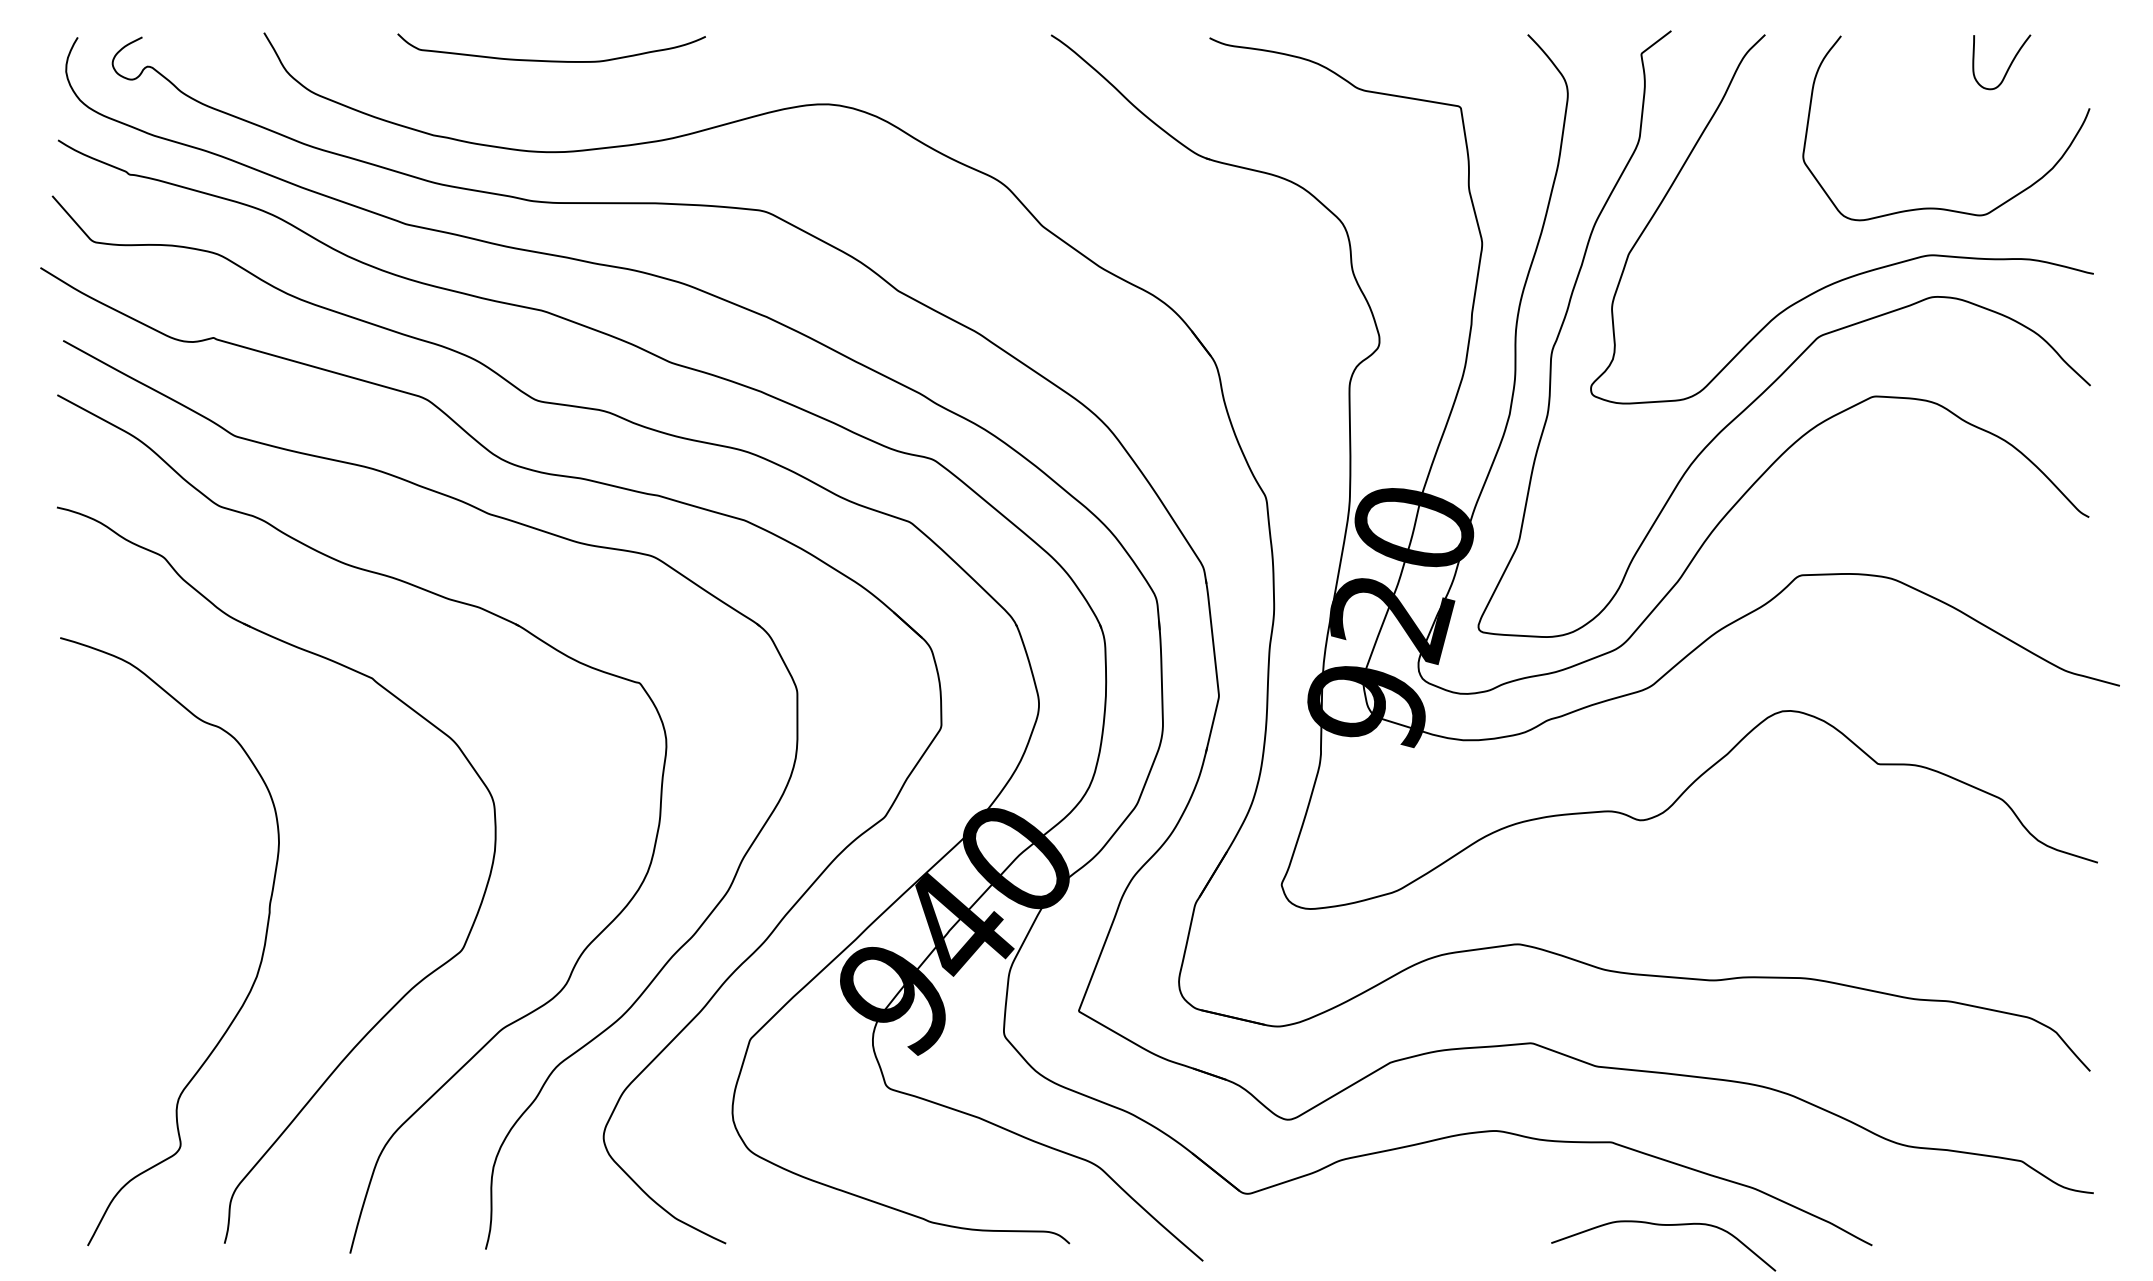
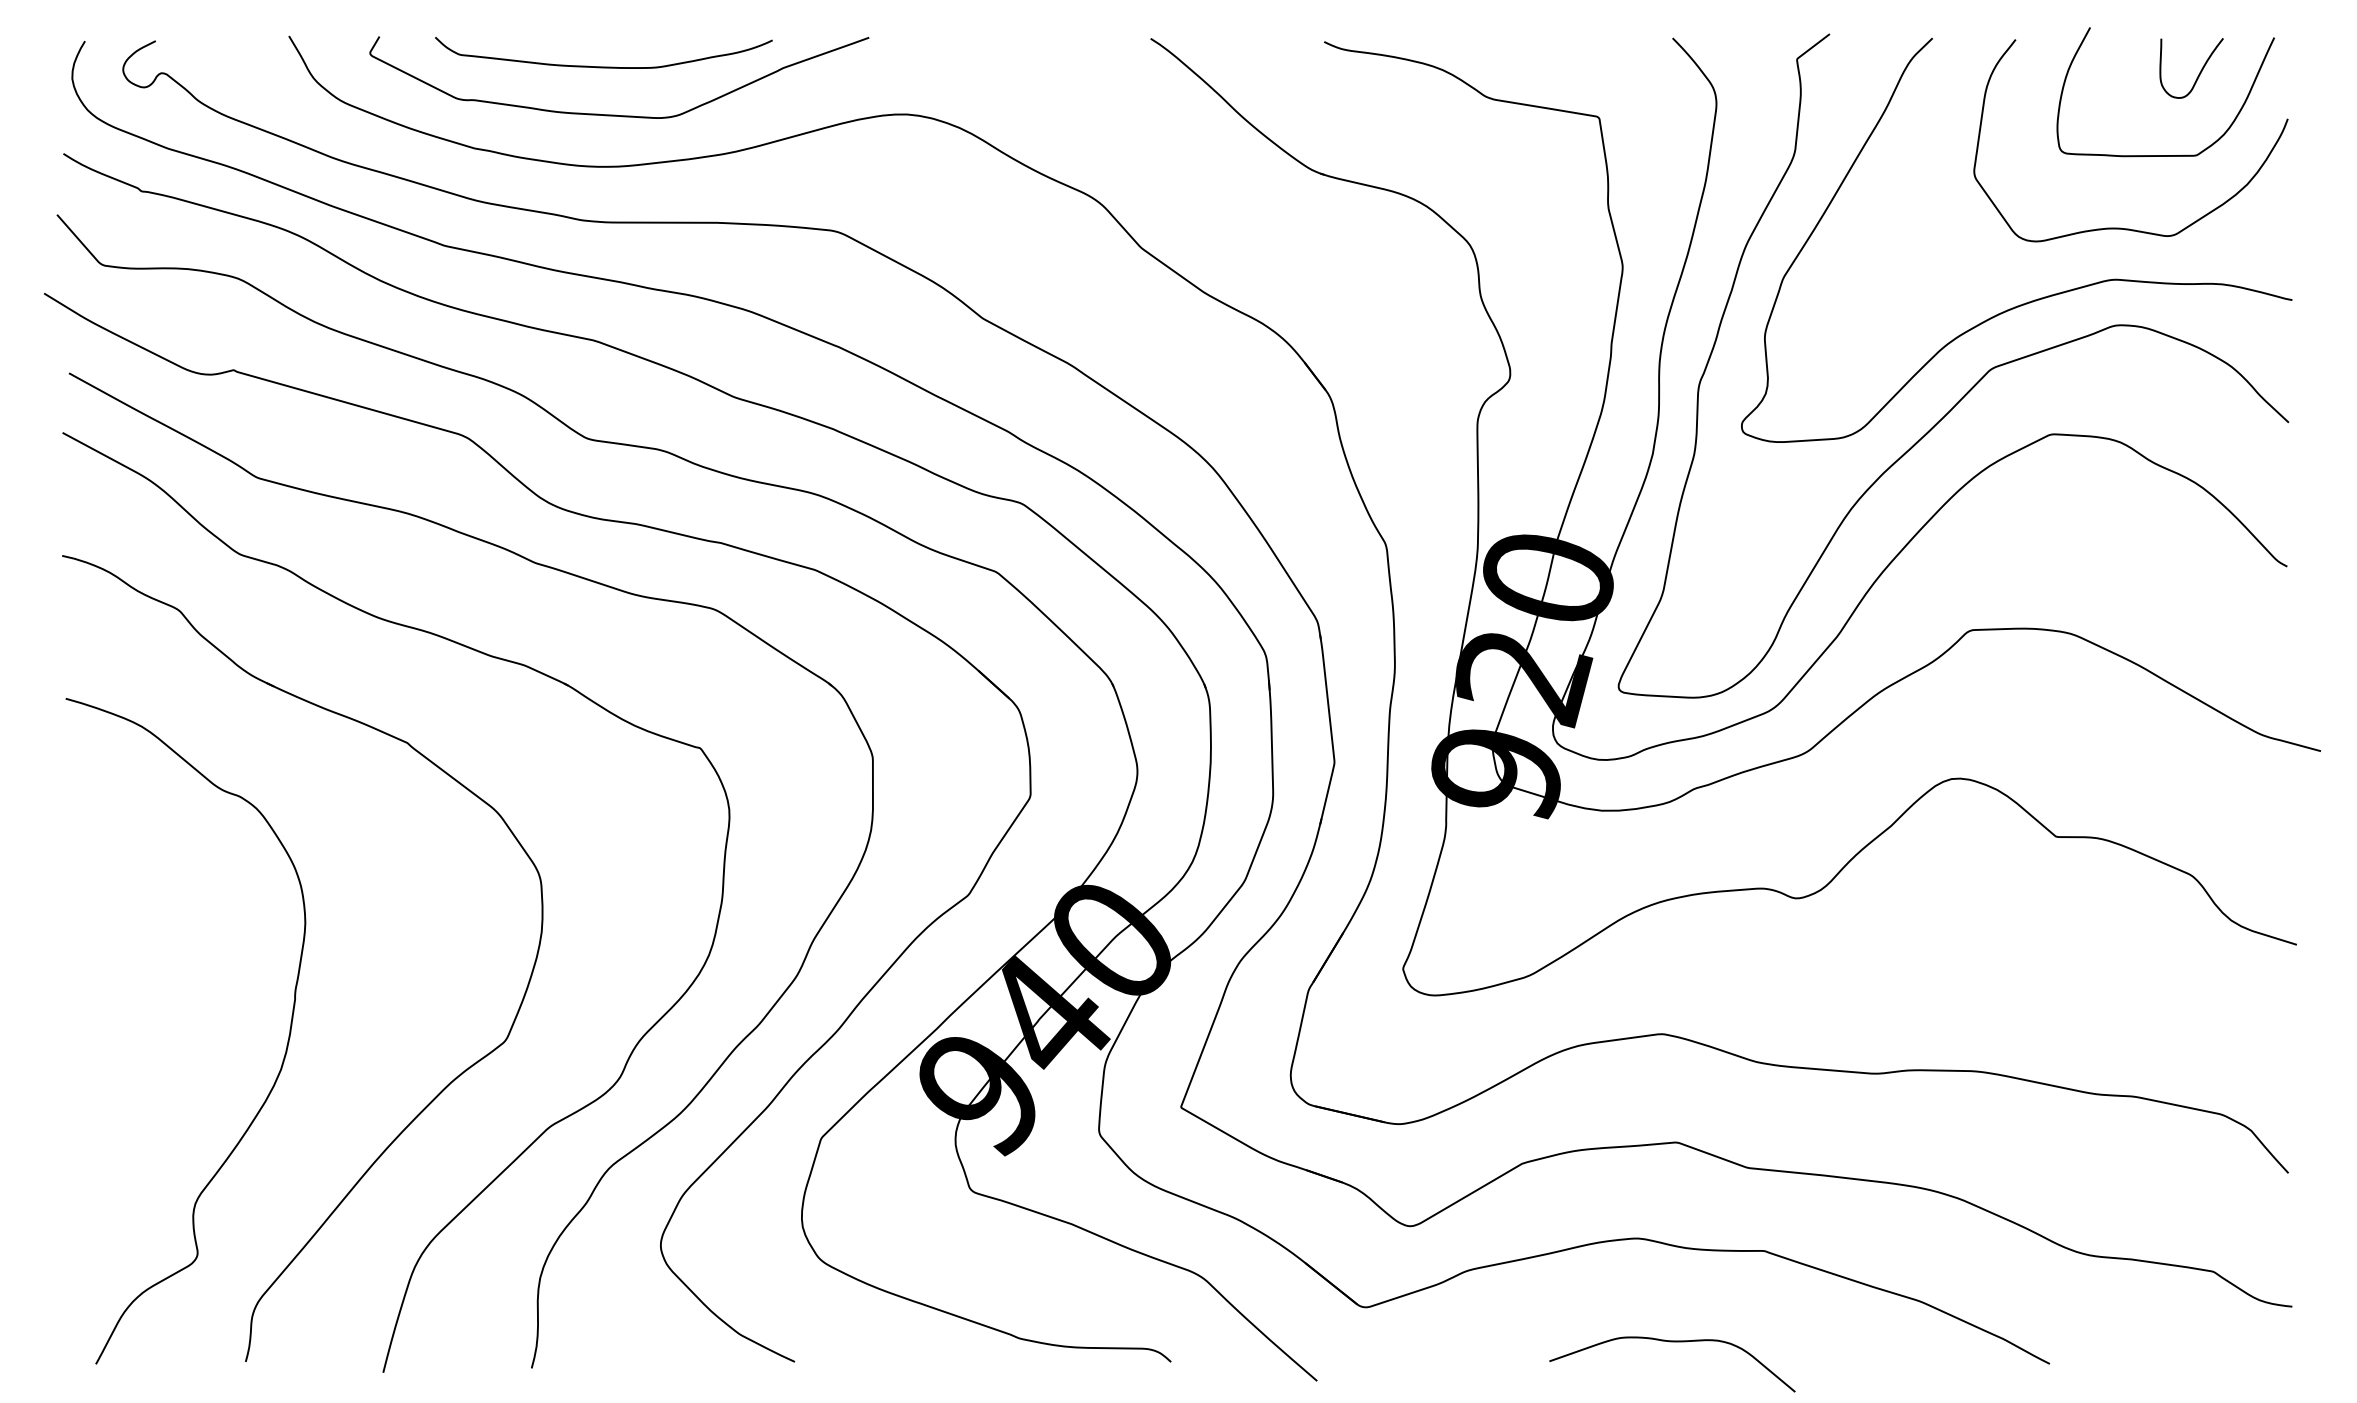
curve: (565, 104) -> (619, 114), added
curve: (1977, 141) -> (2165, 155), added
curve: (1663, 1225) -> (1672, 1342), moved

